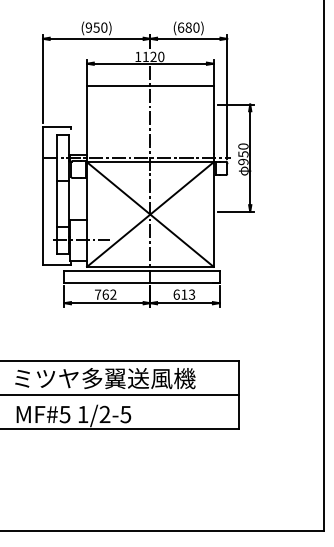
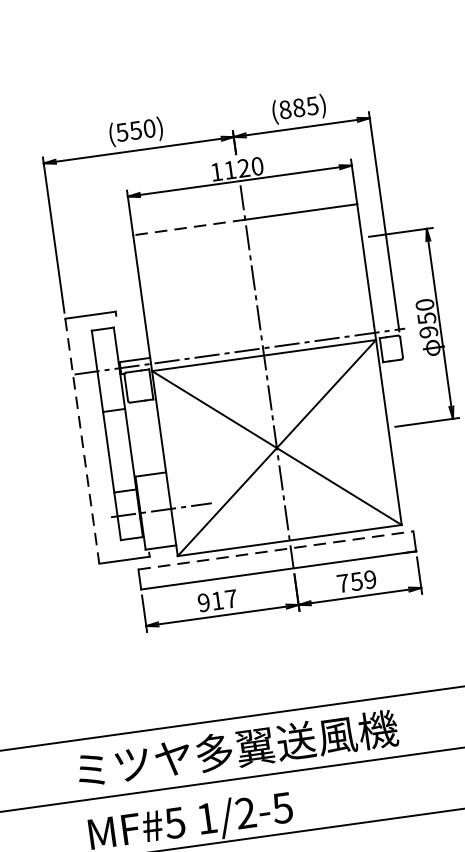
text: (88, 27) -> (121, 132), (950) -> (550)
text: (188, 27) -> (298, 107), (680) -> (885)
line: (118, 85) -> (188, 227), solid -> dashed
line: (43, 196) -> (83, 442), solid -> dashed
line: (141, 271) -> (275, 551), solid -> dashed
text: (105, 294) -> (217, 600), 762 -> 917
text: (184, 294) -> (356, 581), 613 -> 759

